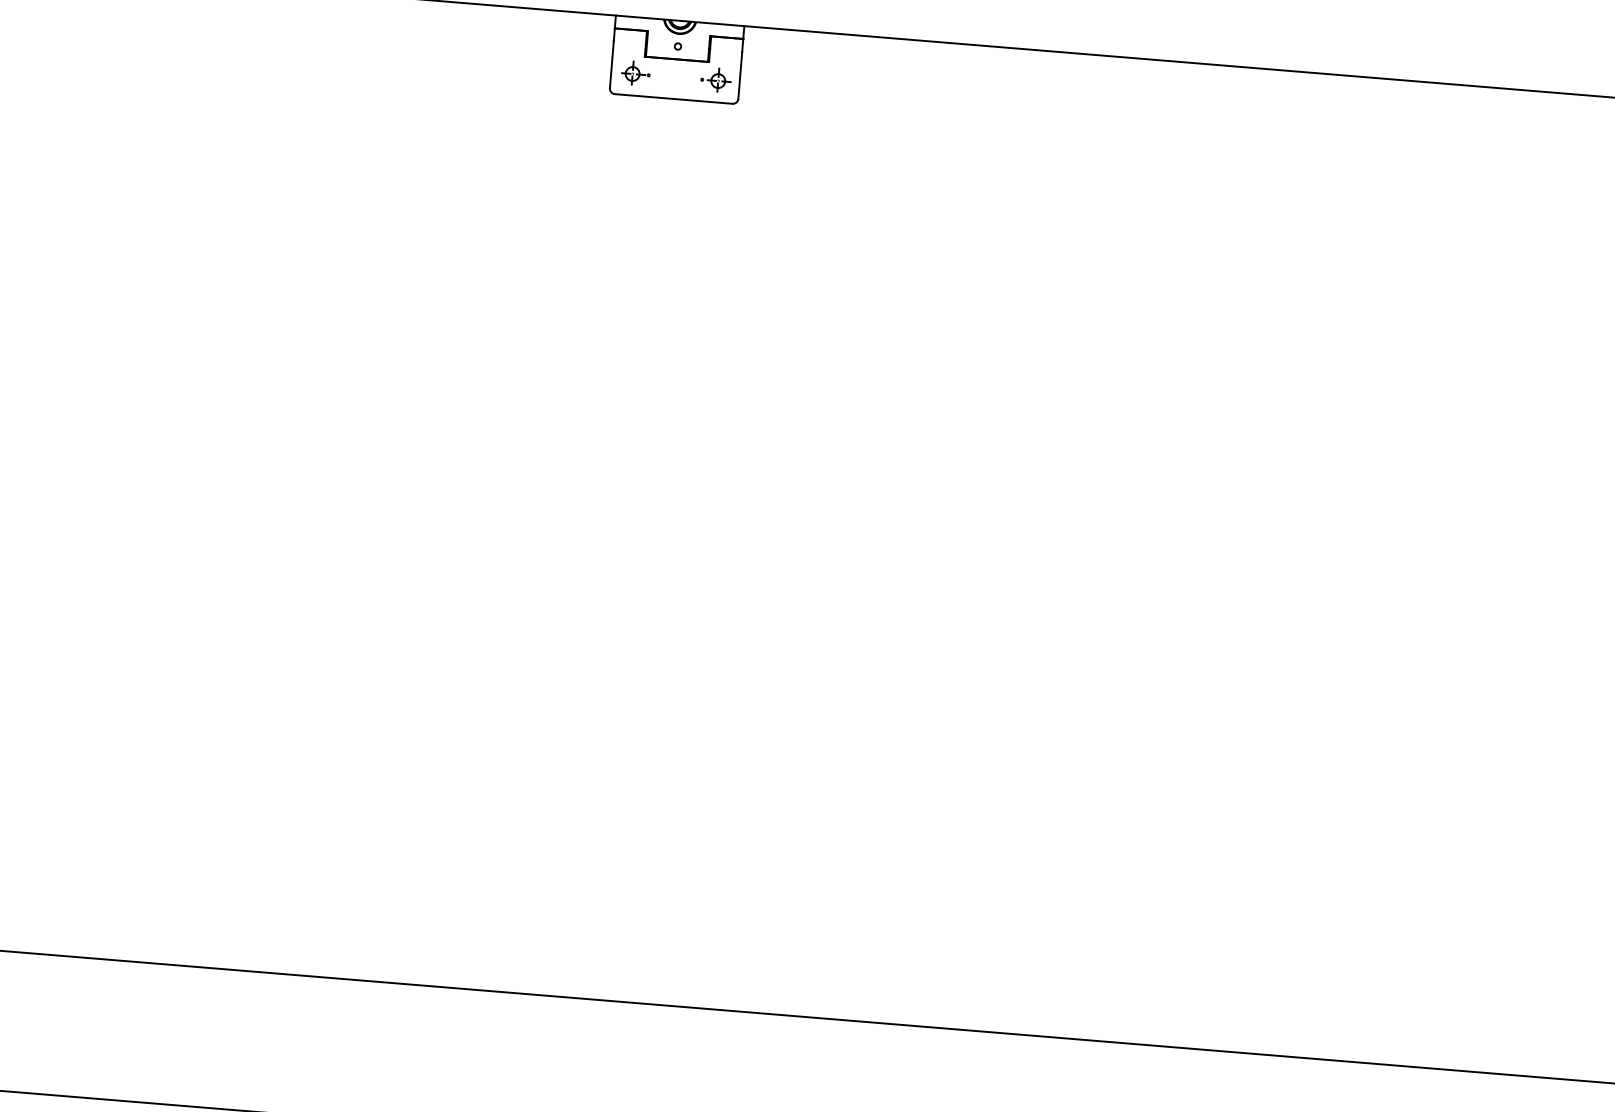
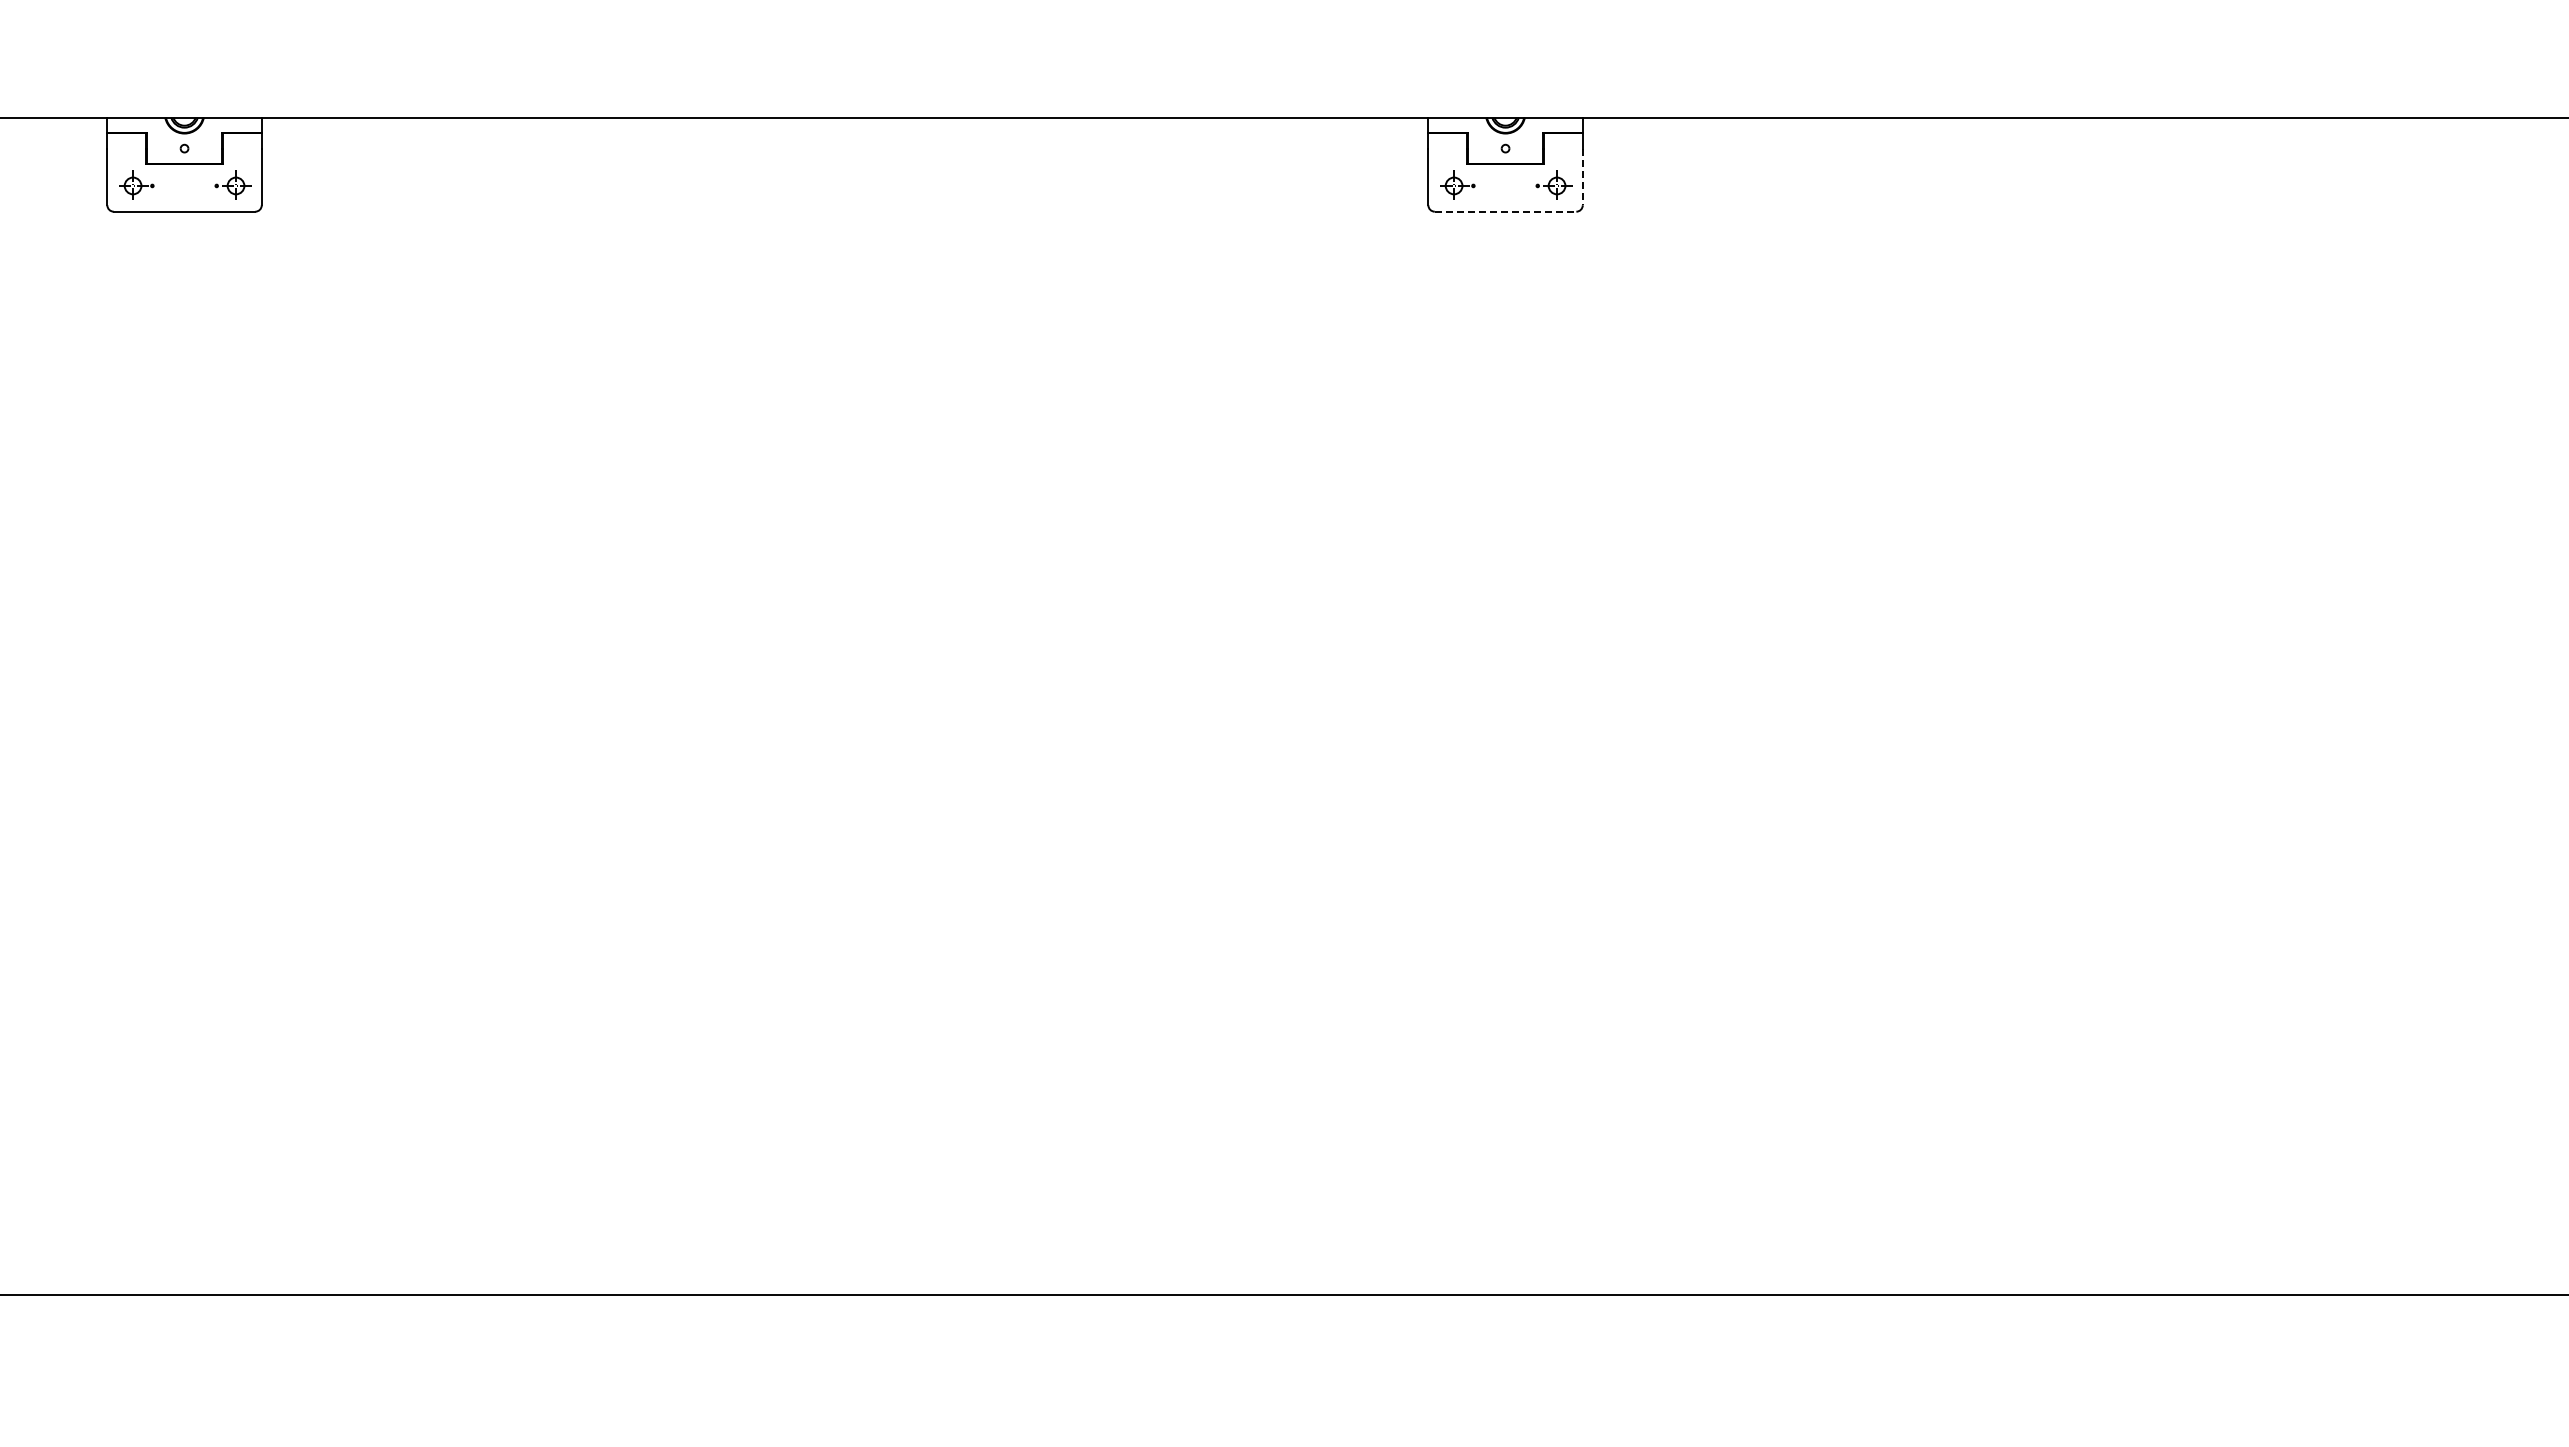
line: (740, 75) -> (1582, 177), solid -> dashed
line: (673, 98) -> (1505, 211), solid -> dashed

